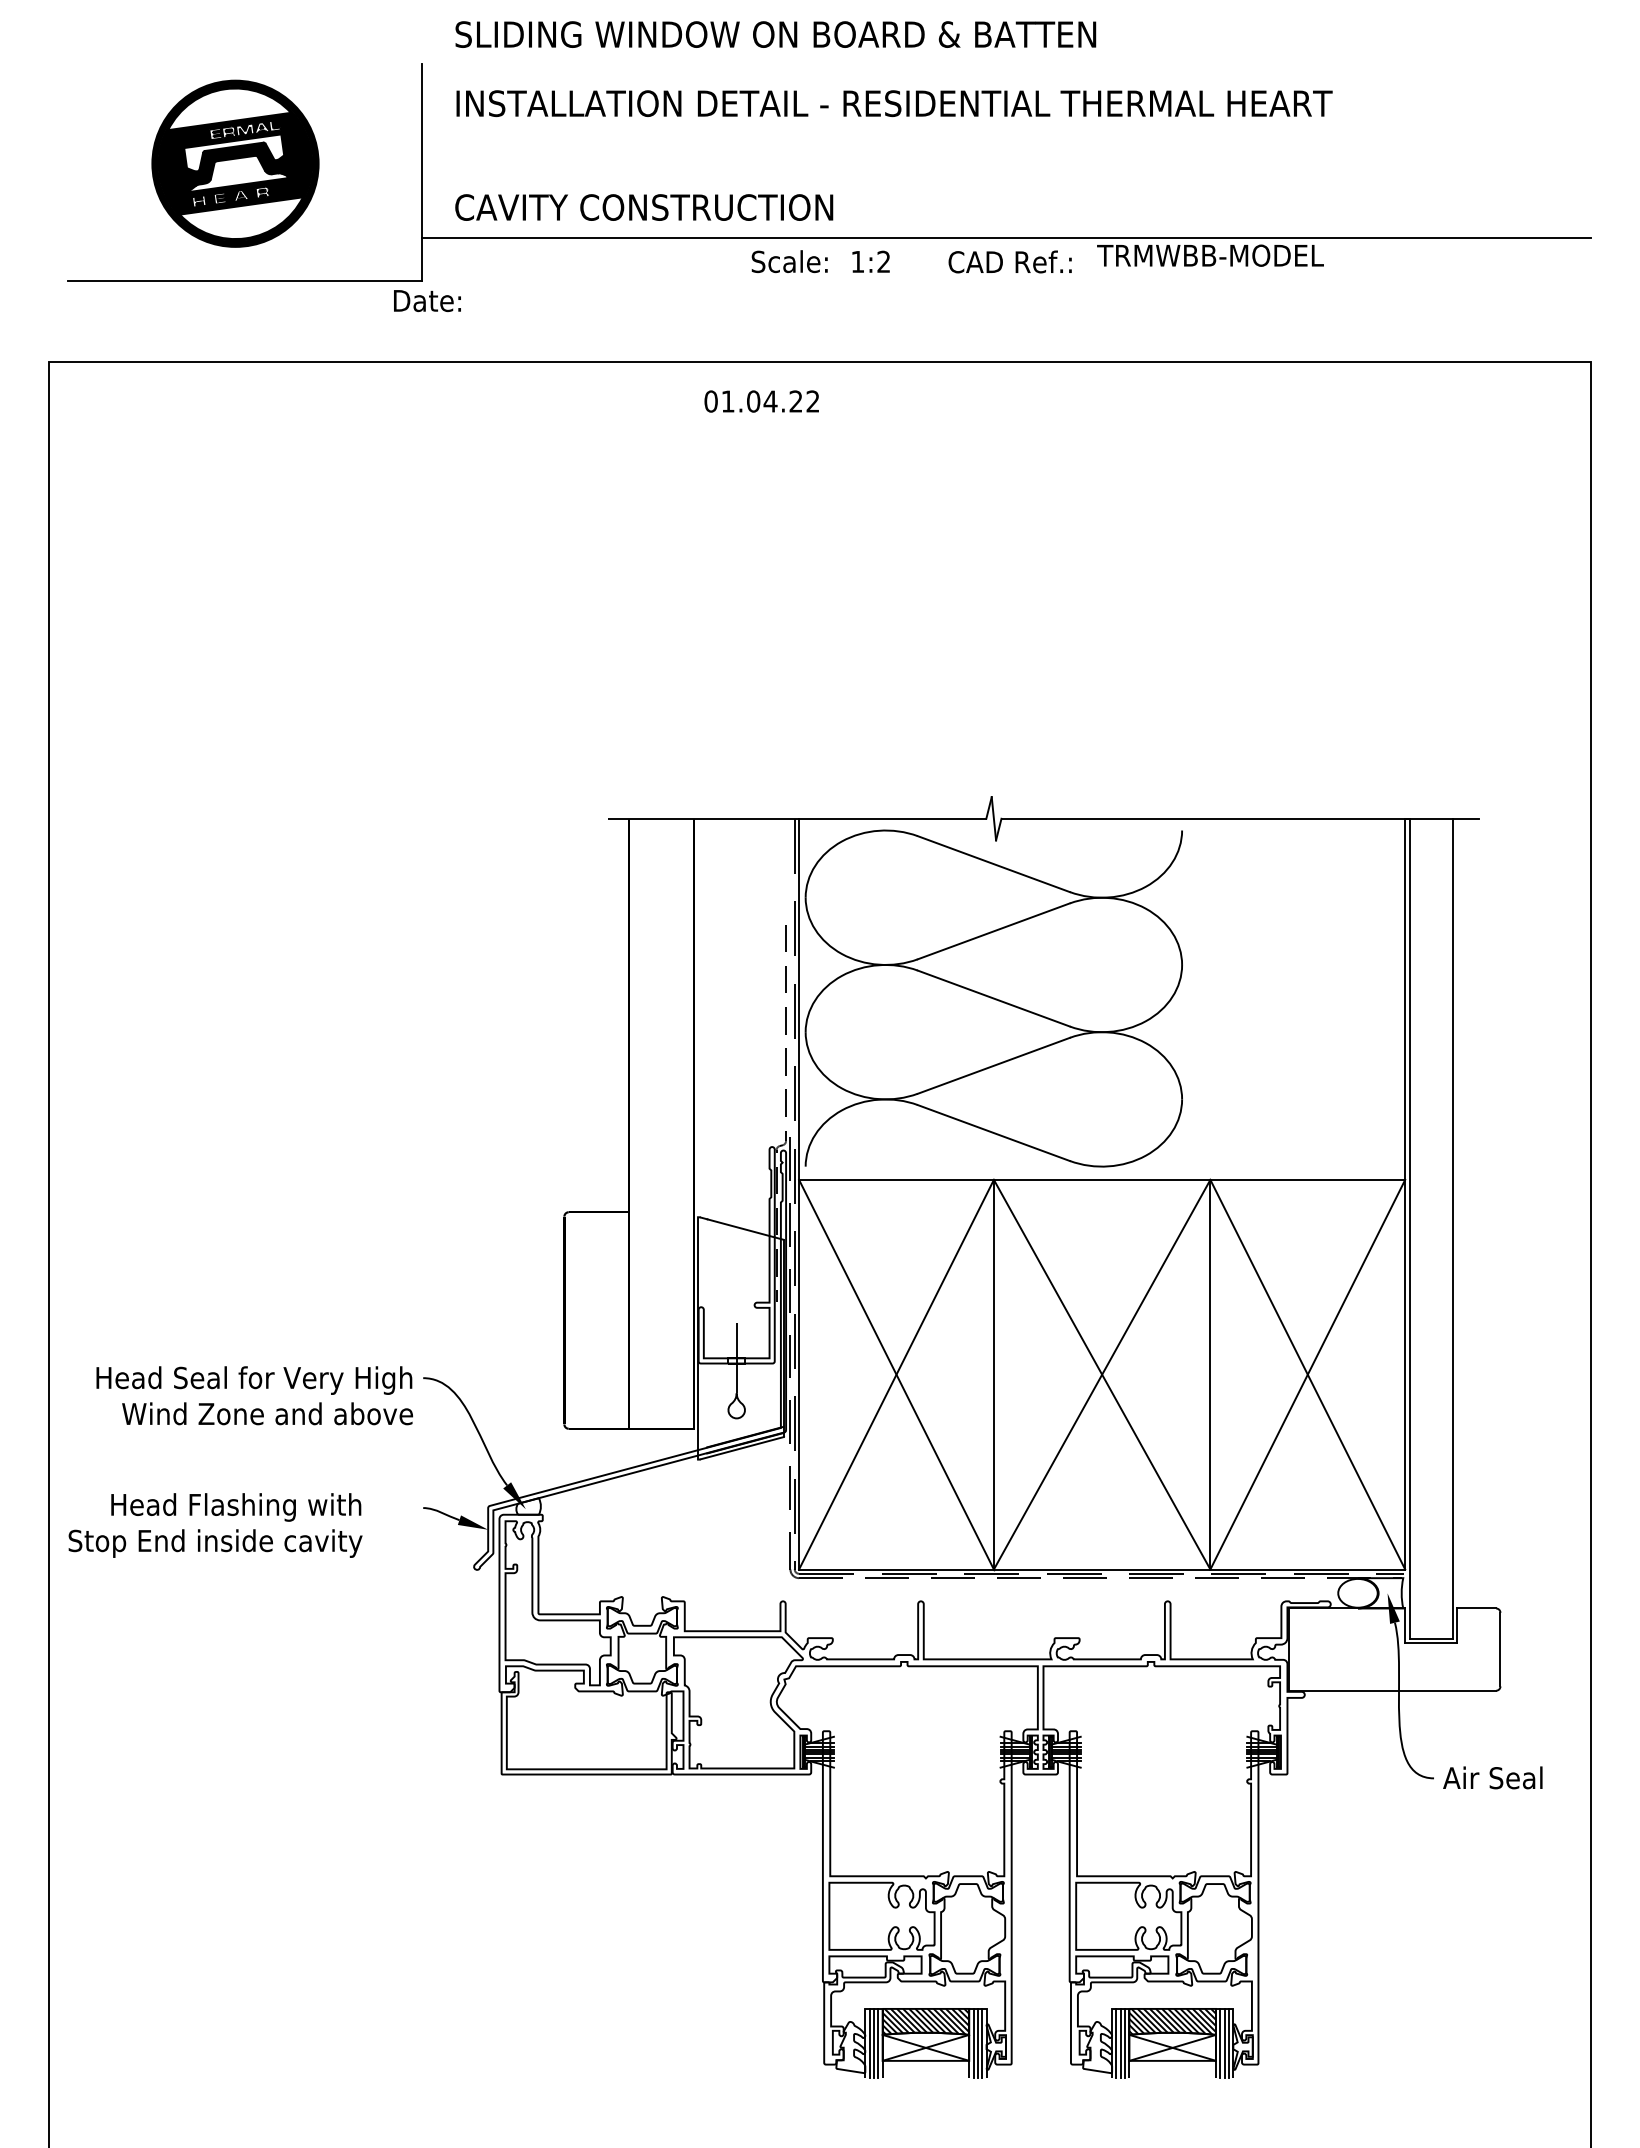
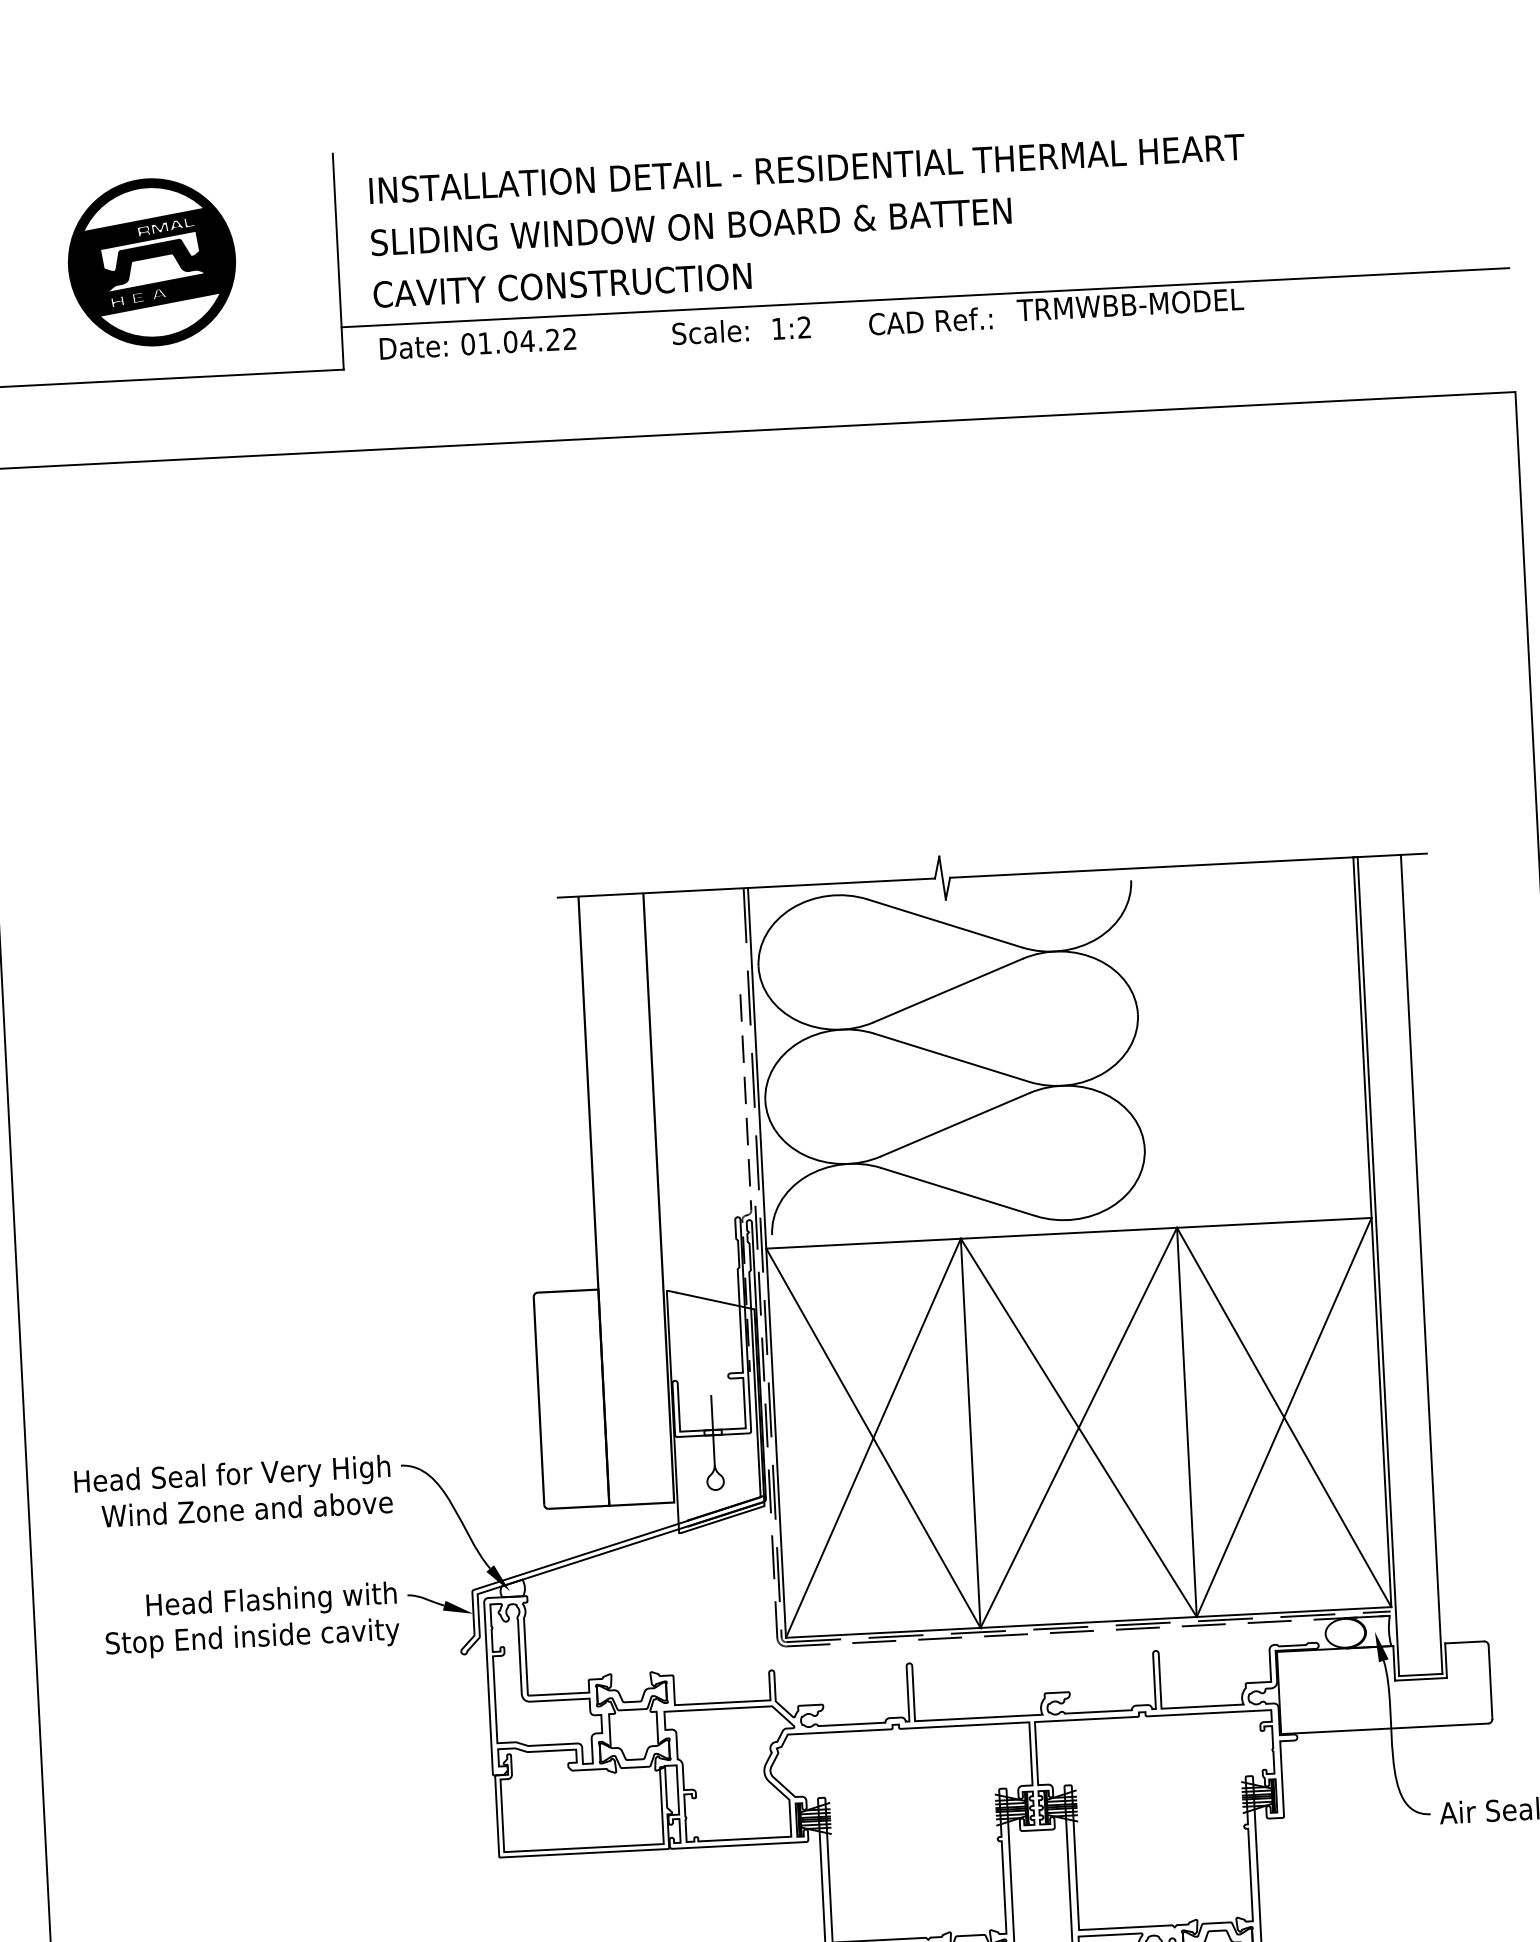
text: (775, 34) -> (690, 226), moved
text: (427, 300) -> (413, 346), moved
text: (761, 401) -> (518, 341), moved
text: (215, 1525) -> (251, 1620), moved

